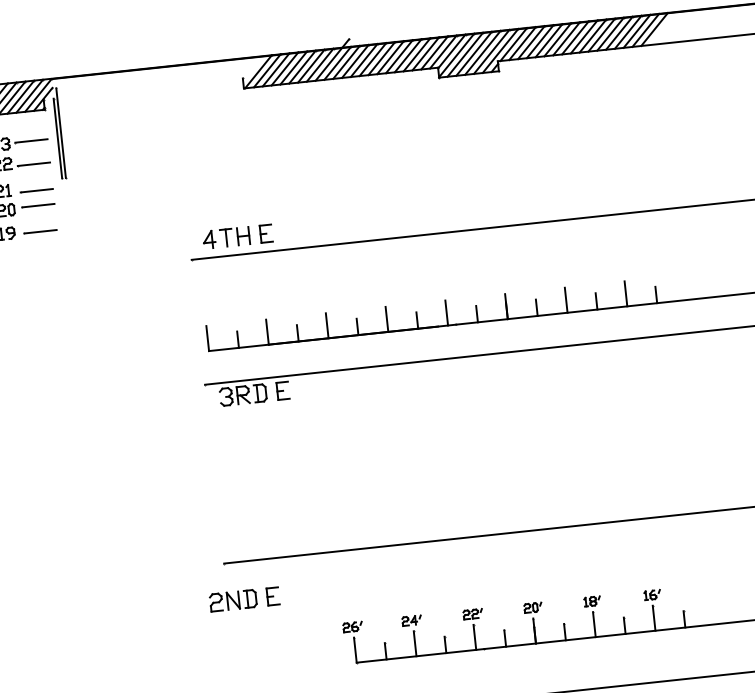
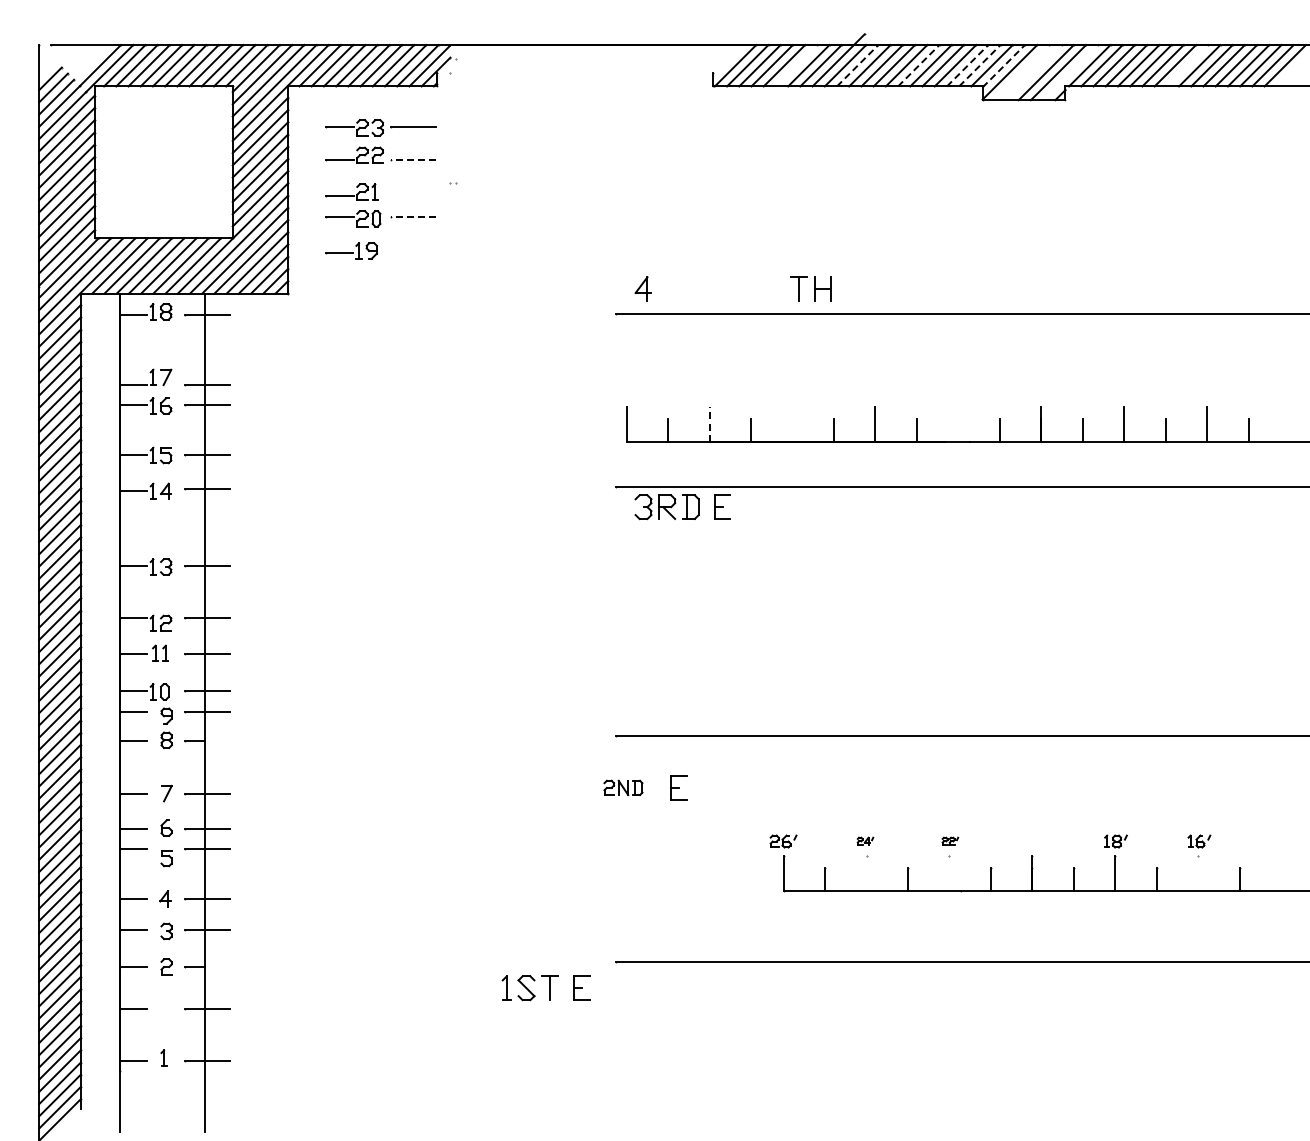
line: (584, 36) -> (1187, 65), removed
line: (452, 50) -> (1004, 65), solid -> dashed
line: (500, 50) -> (1070, 72), removed
line: (435, 52) -> (980, 65), solid -> dashed
line: (426, 53) -> (968, 65), solid -> dashed
line: (473, 53) -> (1033, 72), removed
line: (465, 54) -> (1021, 72), removed
line: (391, 57) -> (919, 65), solid -> dashed
line: (347, 62) -> (858, 65), solid -> dashed
line: (302, 66) -> (796, 65), removed
line: (60, 132) -> (455, 120), removed
line: (57, 138) -> (450, 127), removed
line: (33, 164) -> (413, 159), solid -> dashed
line: (36, 190) -> (413, 196), removed
line: (38, 205) -> (413, 217), solid -> dashed
line: (40, 231) -> (412, 253), removed
part: (266, 233) -> (722, 288), removed
part: (234, 236) -> (810, 288), moved
line: (446, 313) -> (958, 424), removed
line: (327, 325) -> (792, 424), removed
line: (267, 331) -> (709, 423), solid -> dashed
part: (233, 600) -> (623, 787), size x0.6
part: (532, 607) -> (1033, 841), removed
part: (473, 613) -> (950, 840), size x0.6
line: (654, 618) -> (1198, 873), removed
part: (411, 620) -> (865, 840), size x0.6
line: (474, 637) -> (949, 873), removed
line: (415, 643) -> (866, 873), removed

